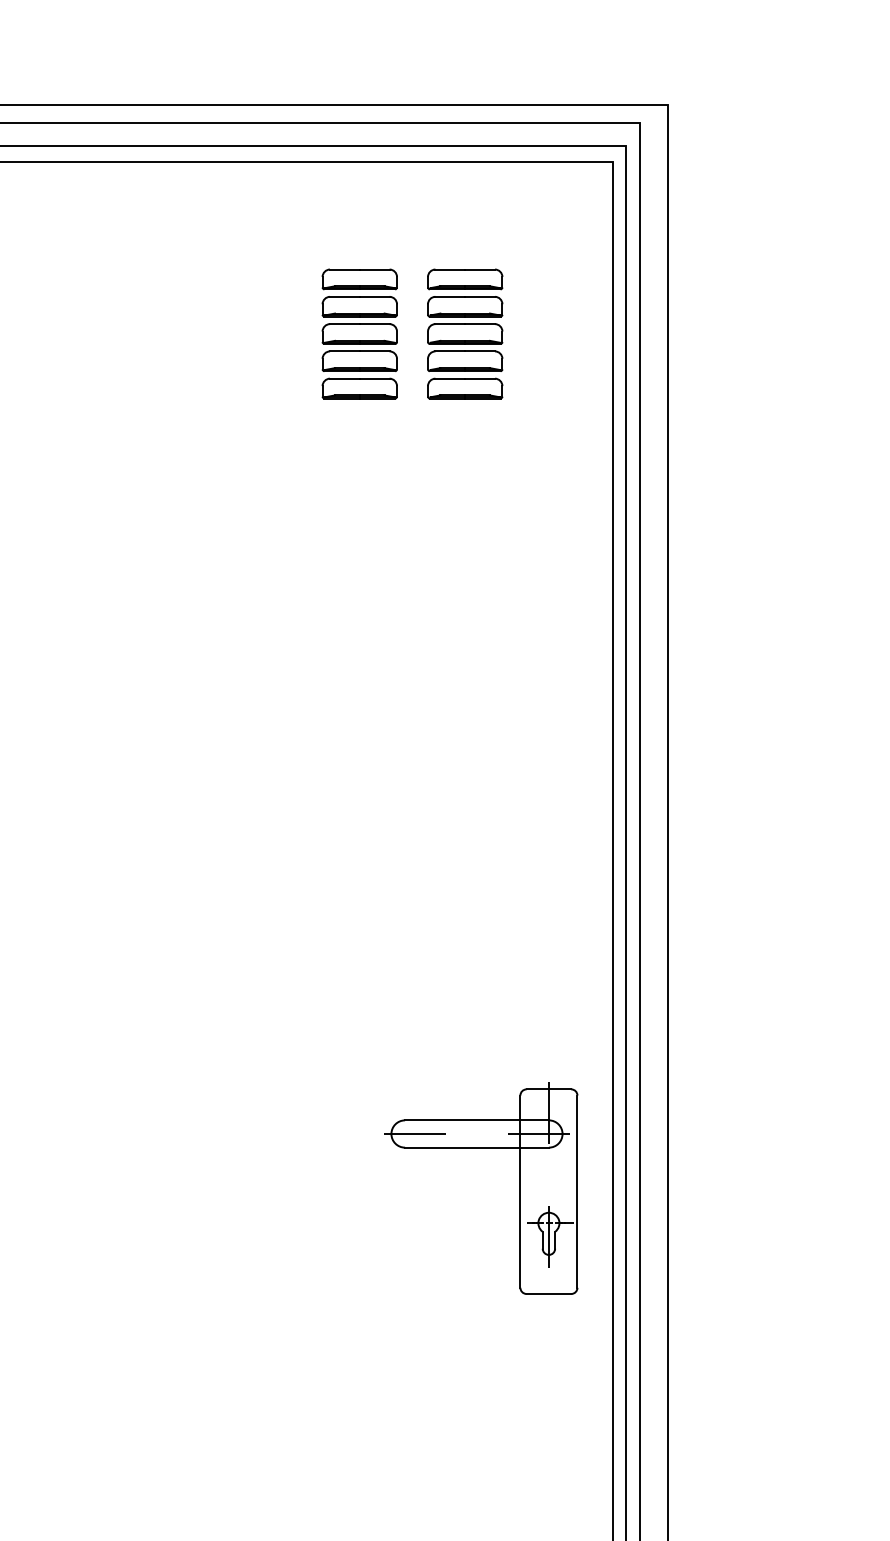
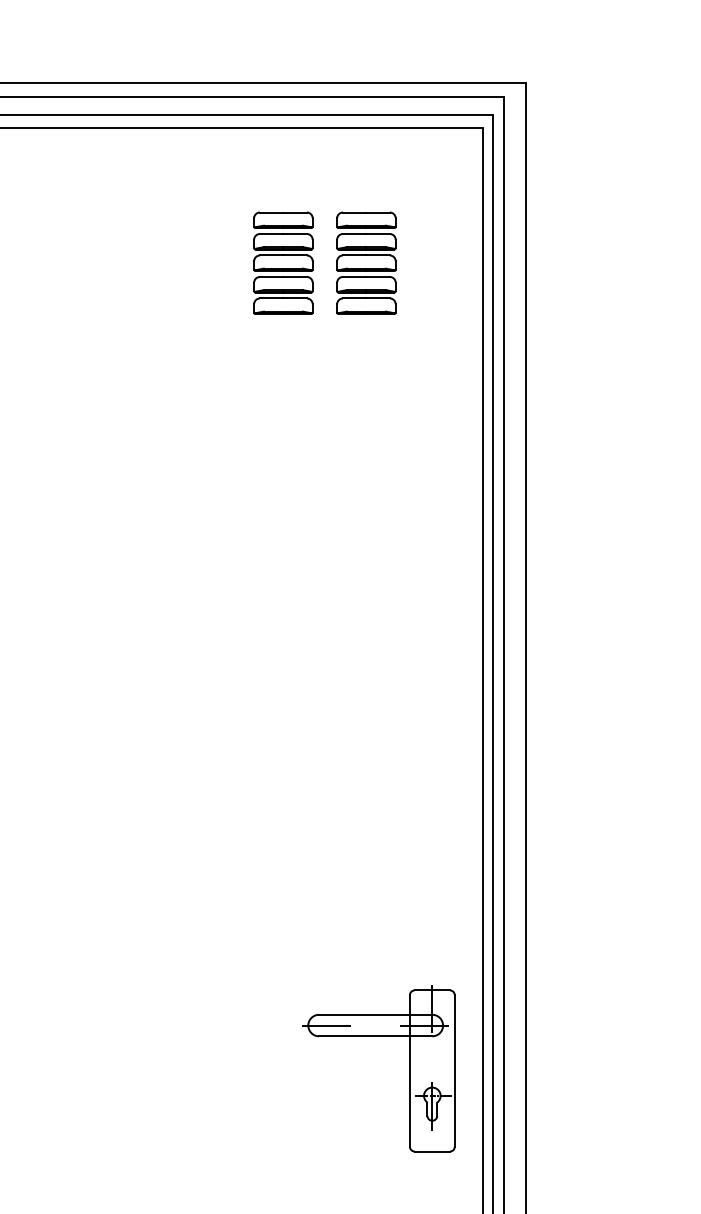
part: (519, 1188) -> (409, 1068), moved

